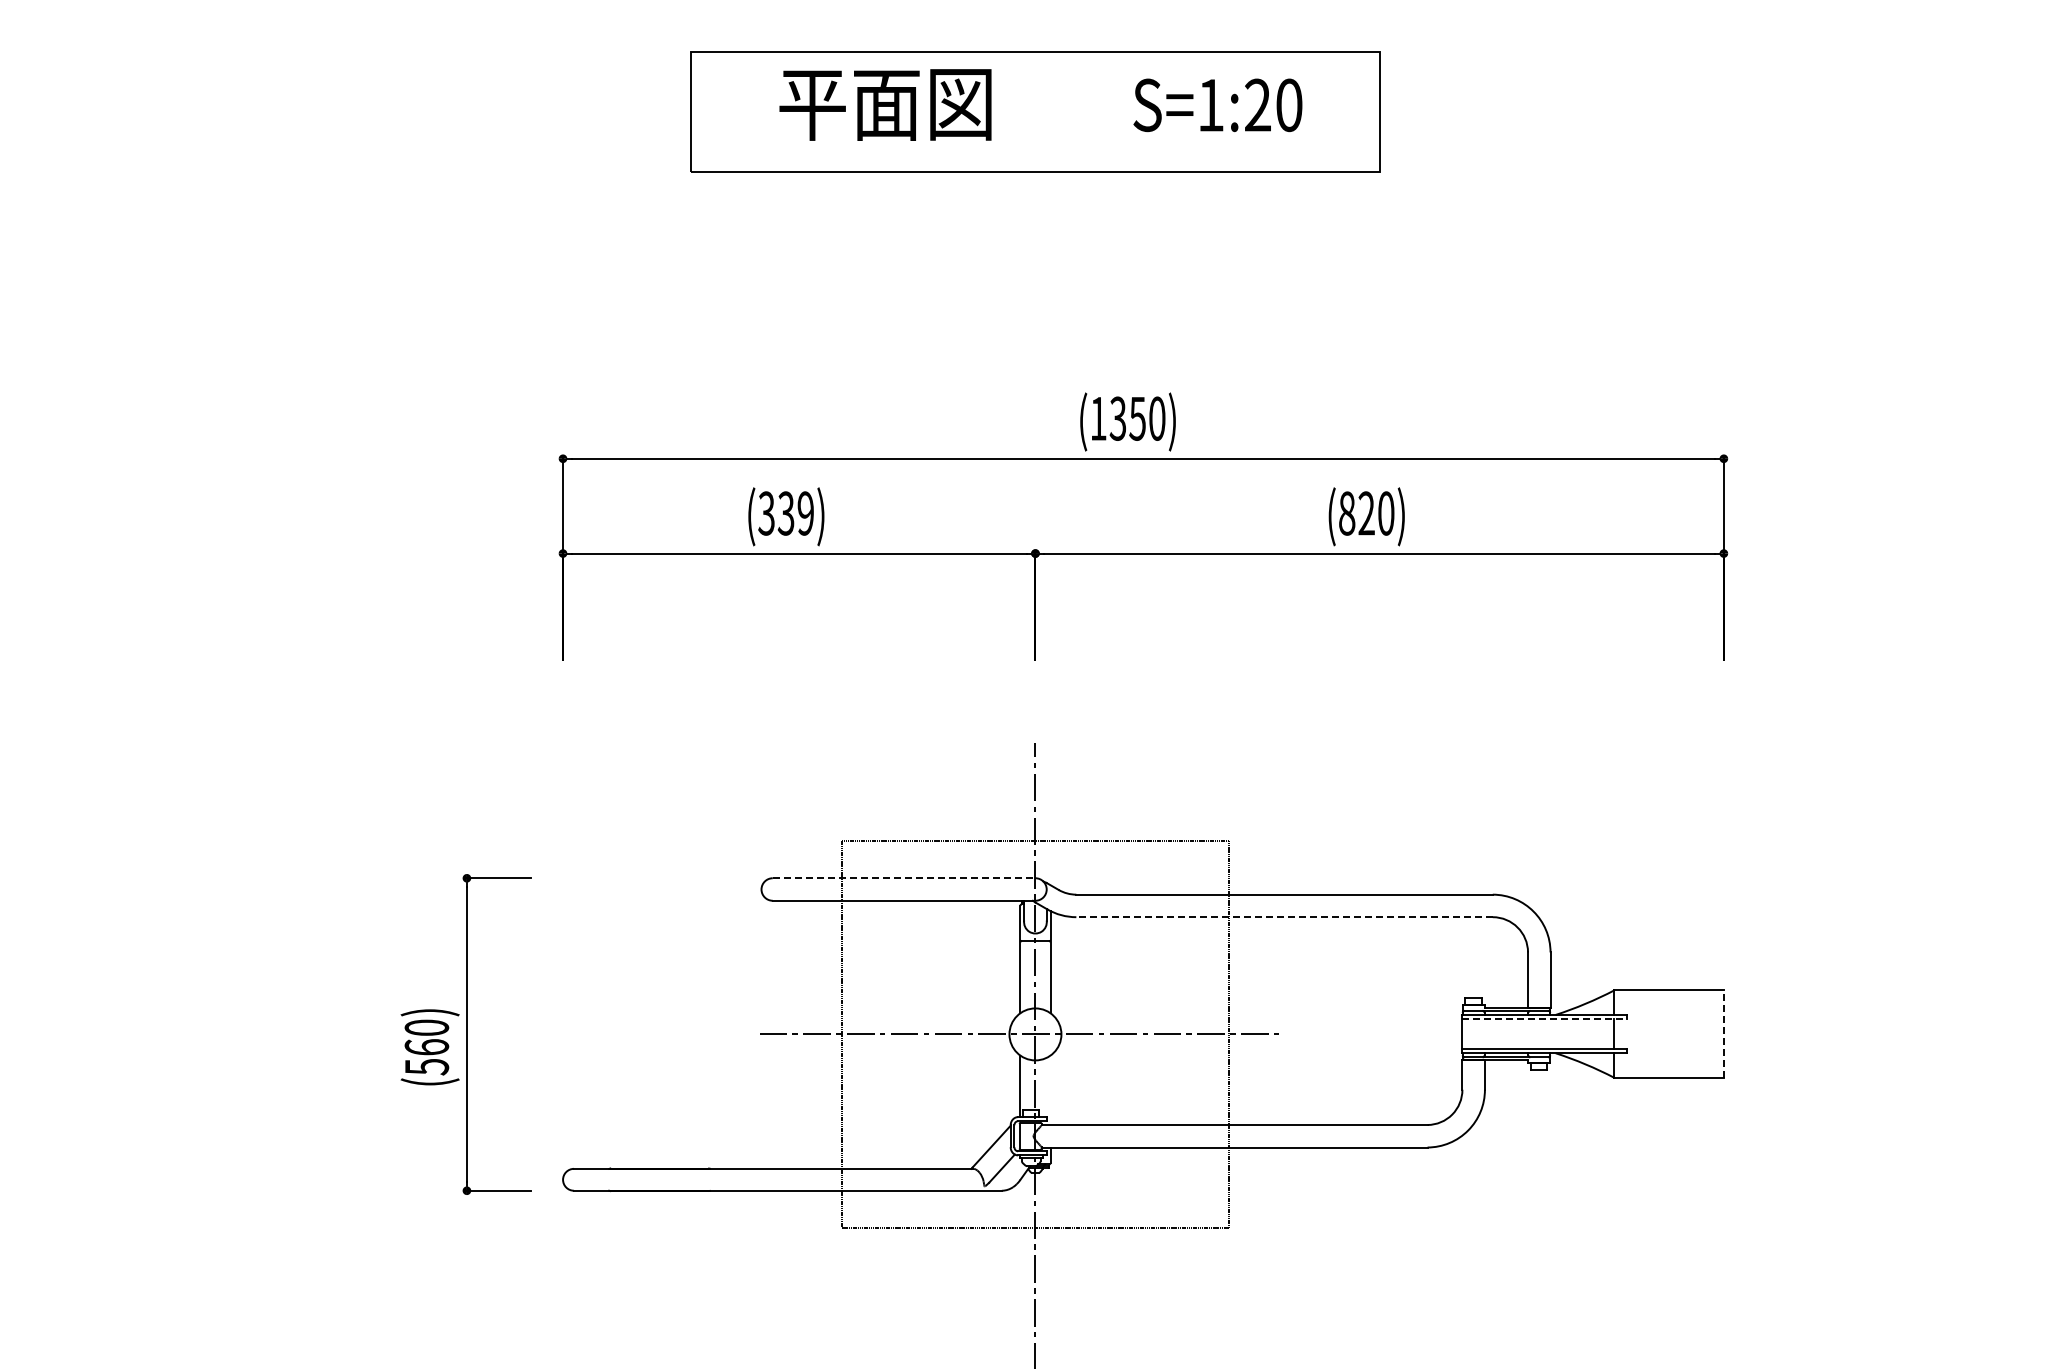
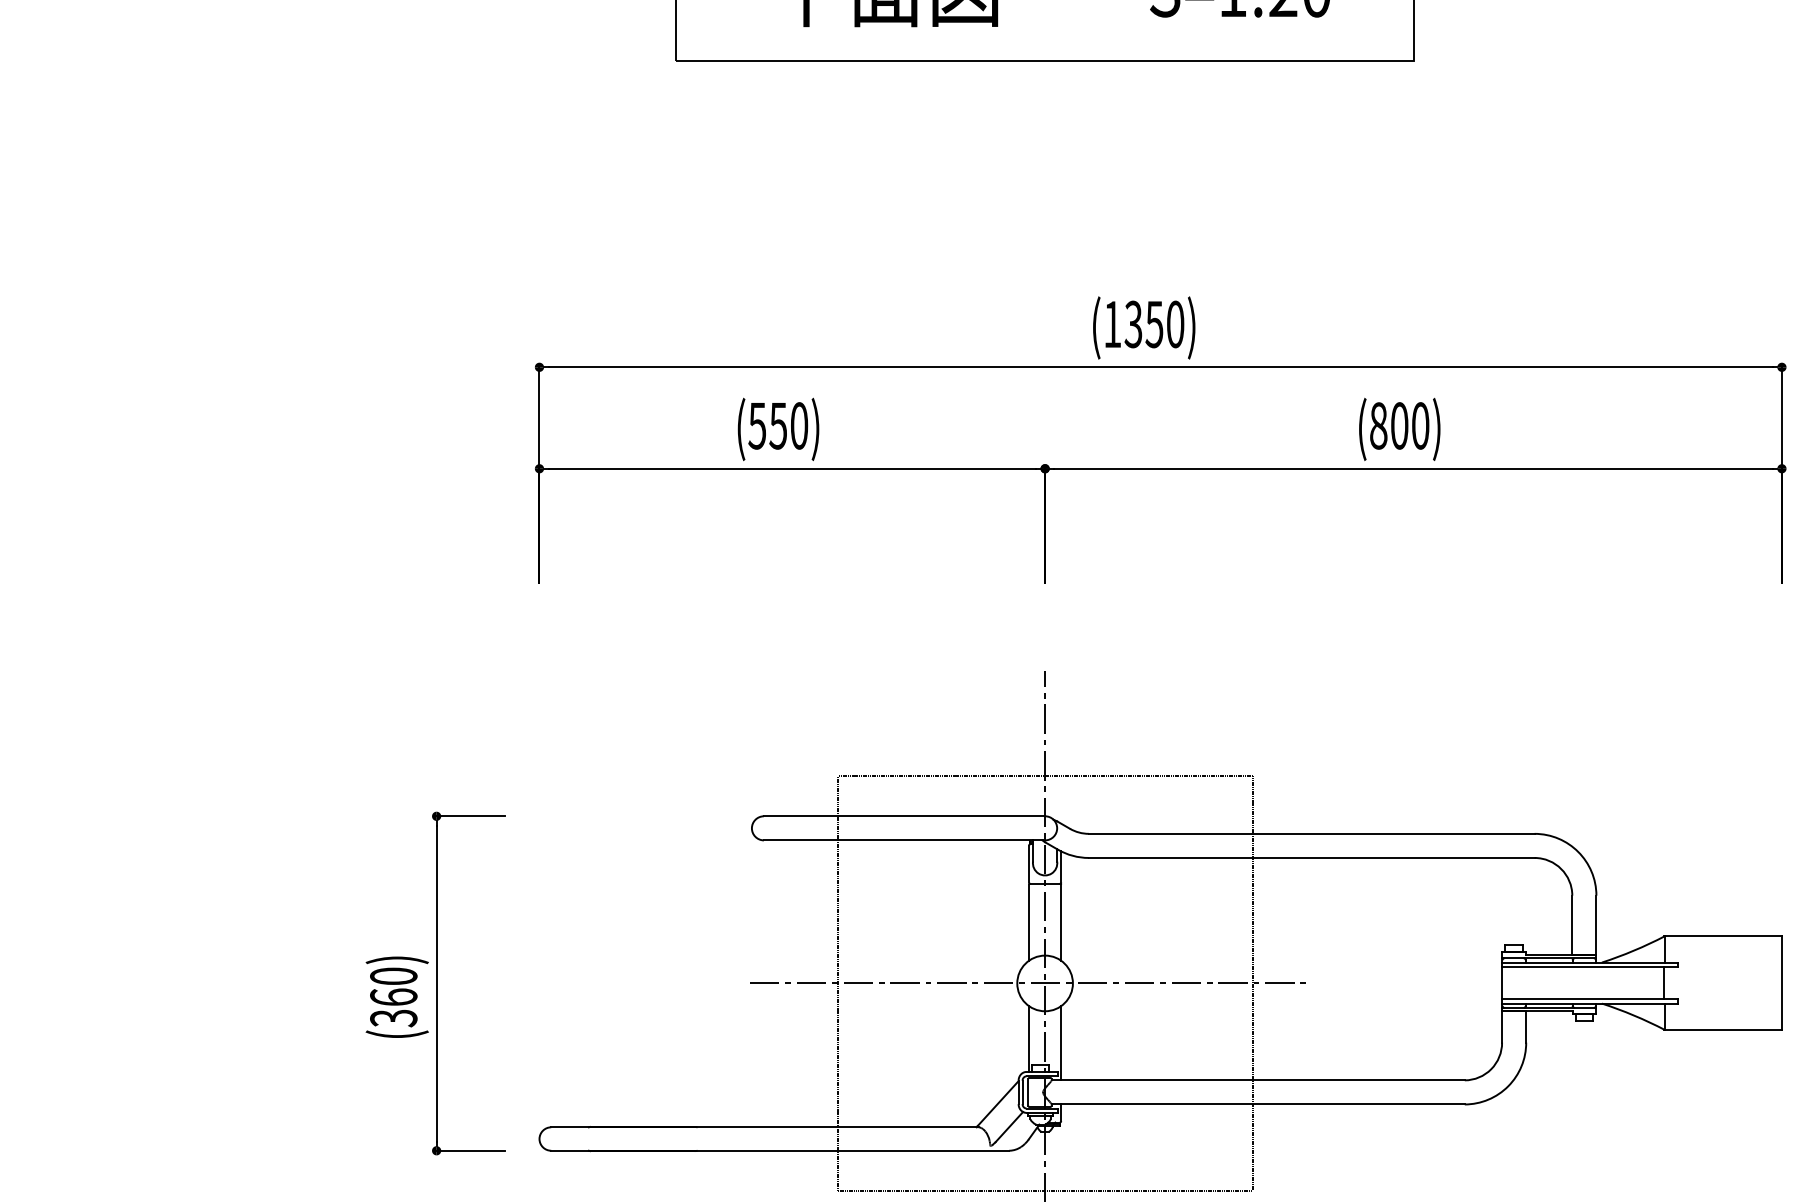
text: (785, 513) -> (777, 425), (339) -> (550)
text: (1366, 513) -> (1399, 425), (820) -> (800)
line: (904, 878) -> (904, 816), dashed -> solid
line: (1284, 917) -> (1311, 858), dashed -> solid
line: (1544, 1019) -> (1589, 967), dashed -> solid
line: (1723, 1034) -> (1781, 983), dashed -> solid
text: (426, 1067) -> (393, 1018), (560) -> (360)
line: (1050, 1089) -> (1061, 1042), added

